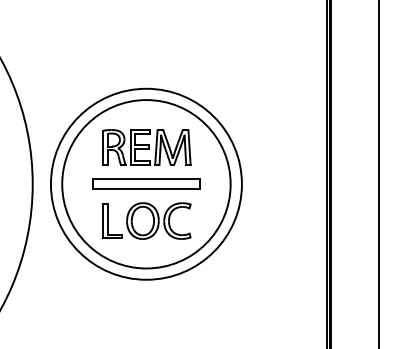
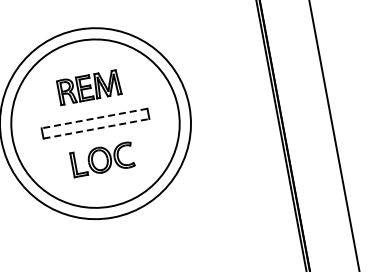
part: (146, 147) -> (88, 87), size x0.7
line: (146, 179) -> (94, 118), solid -> dashed
line: (146, 189) -> (96, 128), solid -> dashed
part: (146, 220) -> (102, 159), size x0.7

